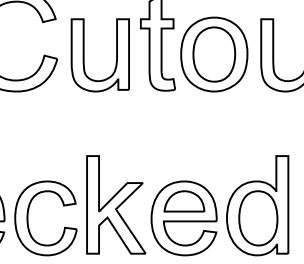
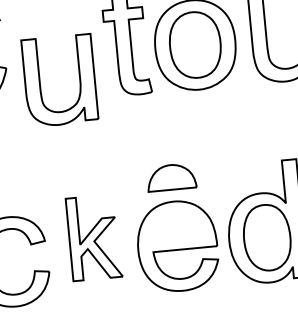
part: (84, 55) -> (40, 82), moved
part: (184, 201) -> (171, 177), moved
part: (116, 204) -> (94, 237), size x0.7

